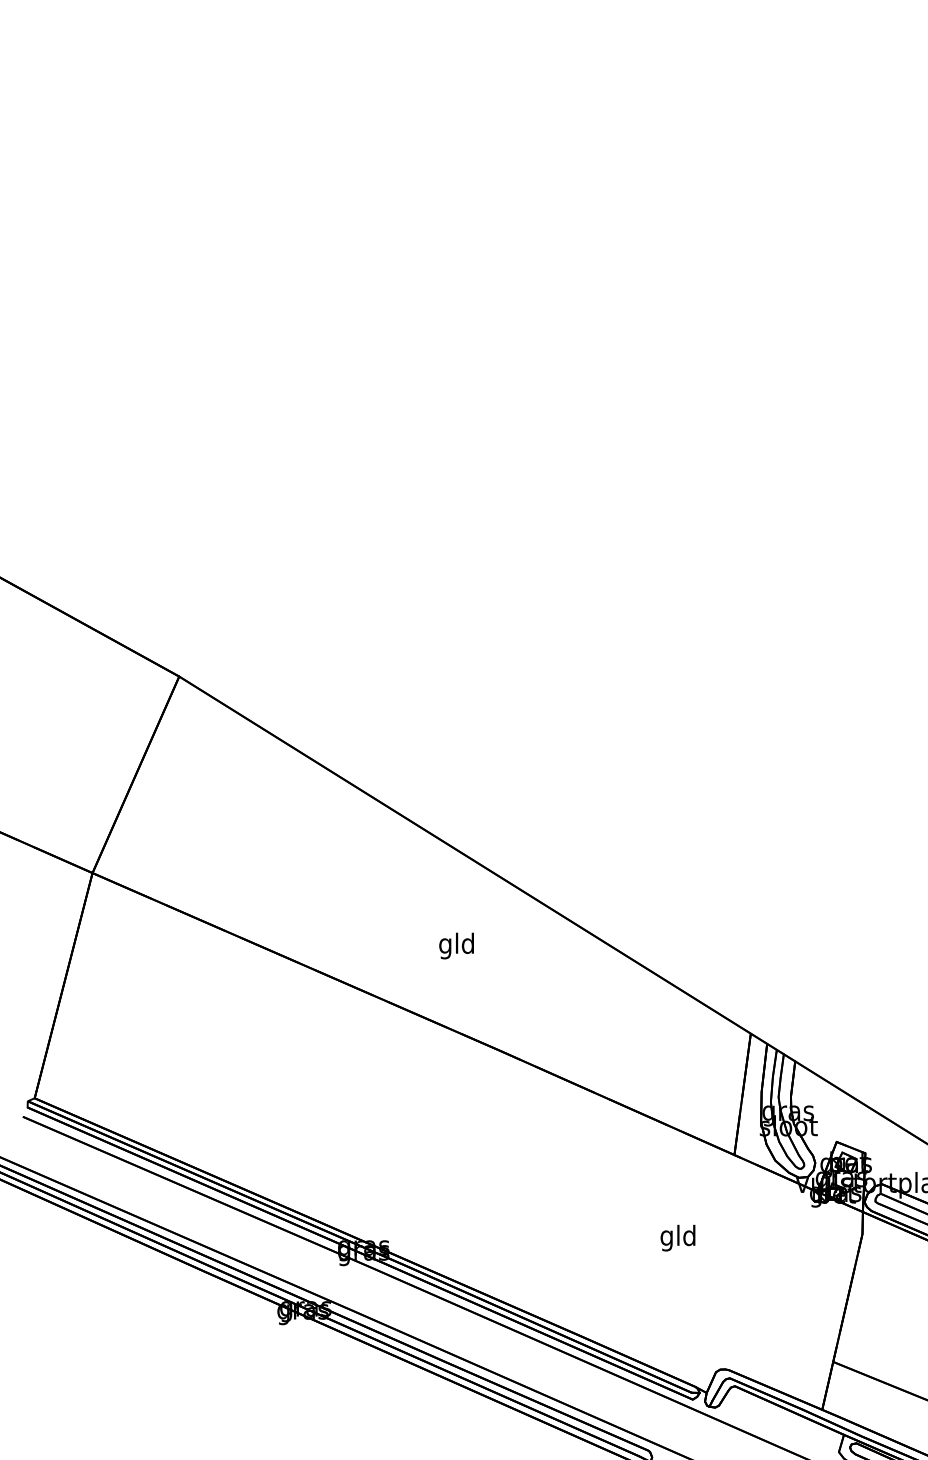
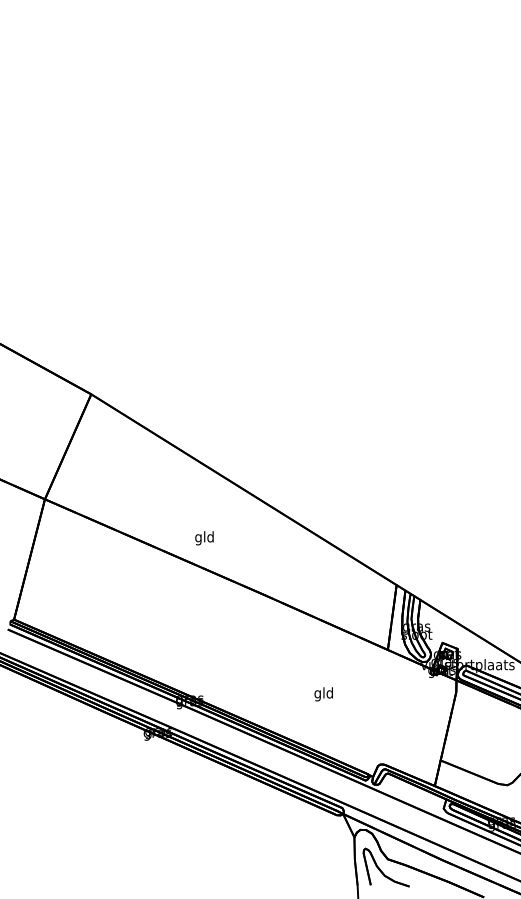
text: (456, 946) -> (204, 538), moved
text: (677, 1238) -> (323, 694), moved

